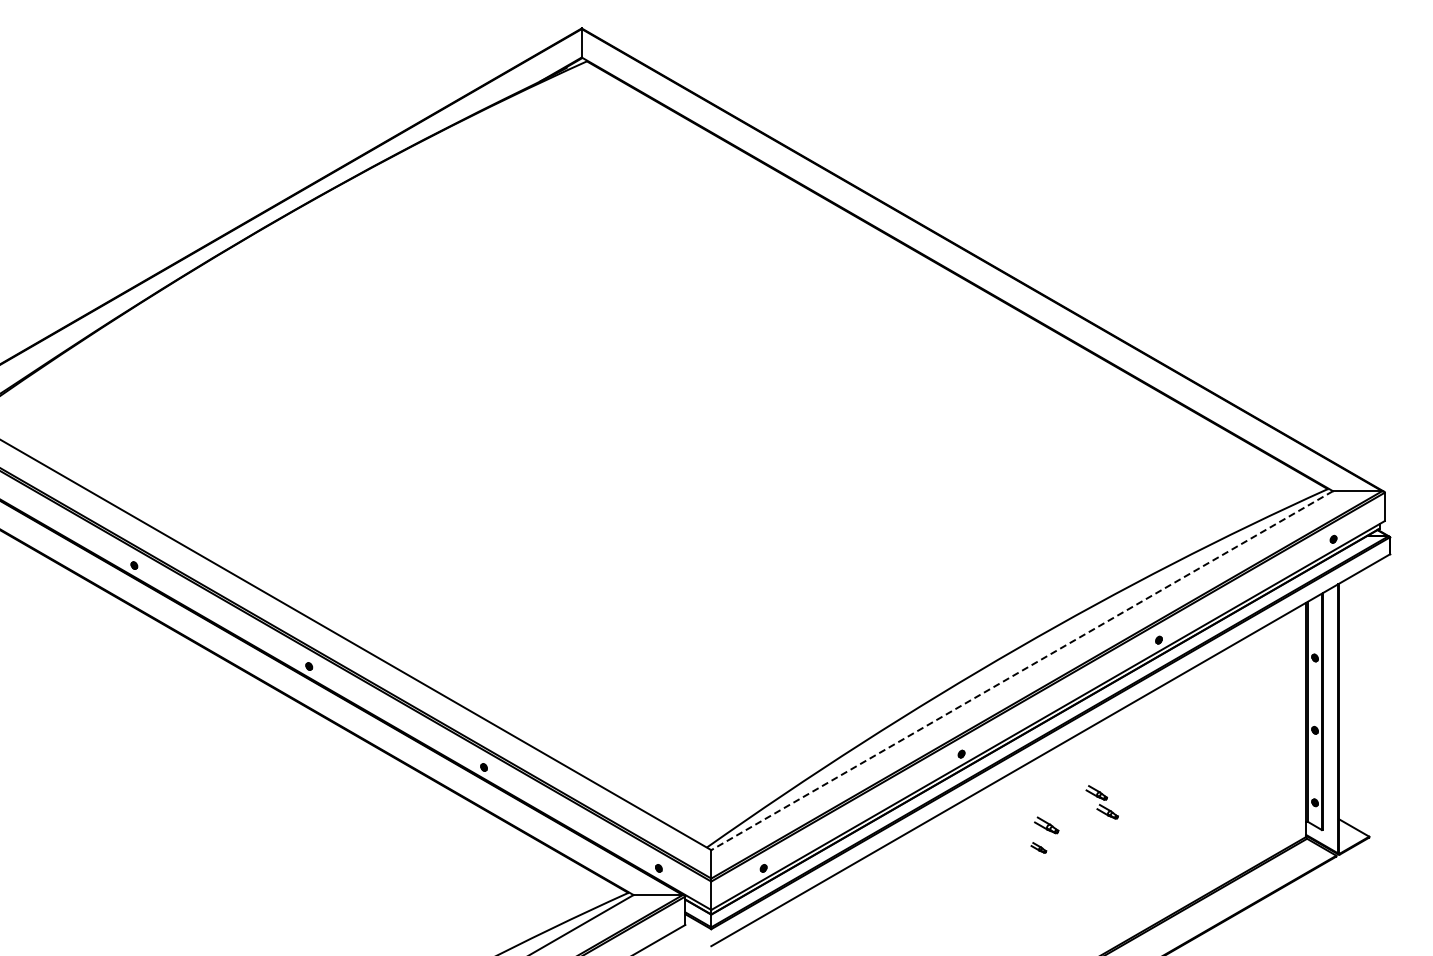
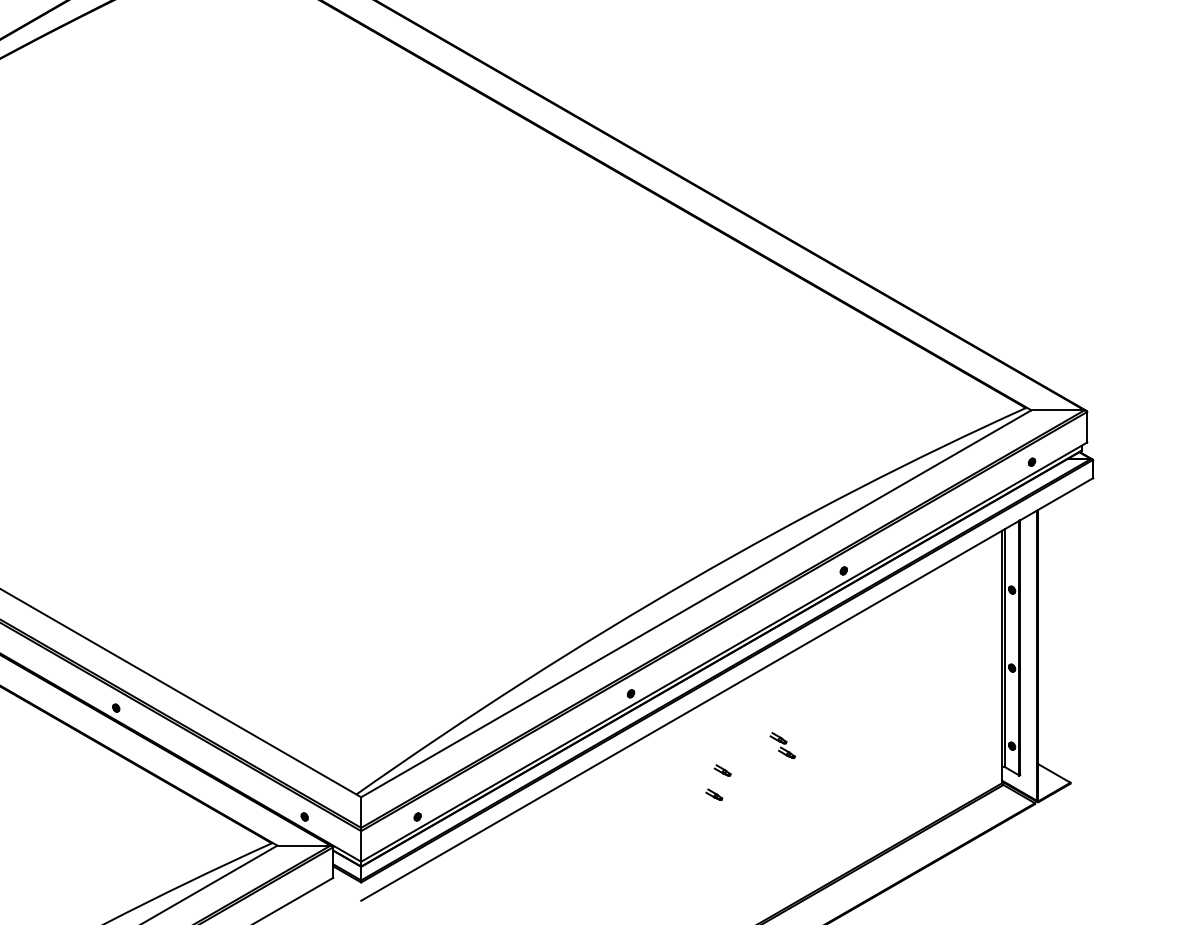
line: (1022, 670) -> (696, 603), dashed -> solid
part: (1102, 801) -> (782, 744), size x0.71
part: (1046, 825) -> (722, 770), size x0.62

